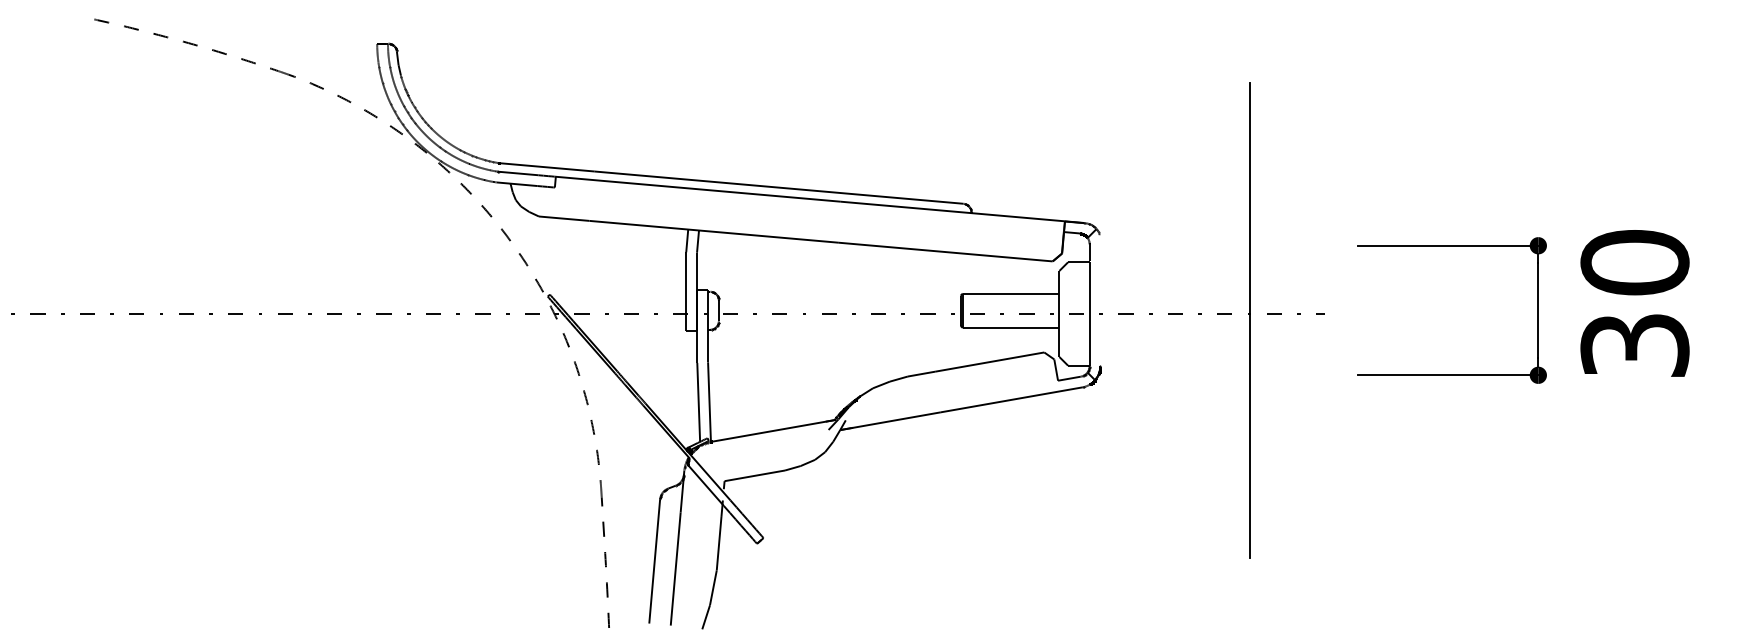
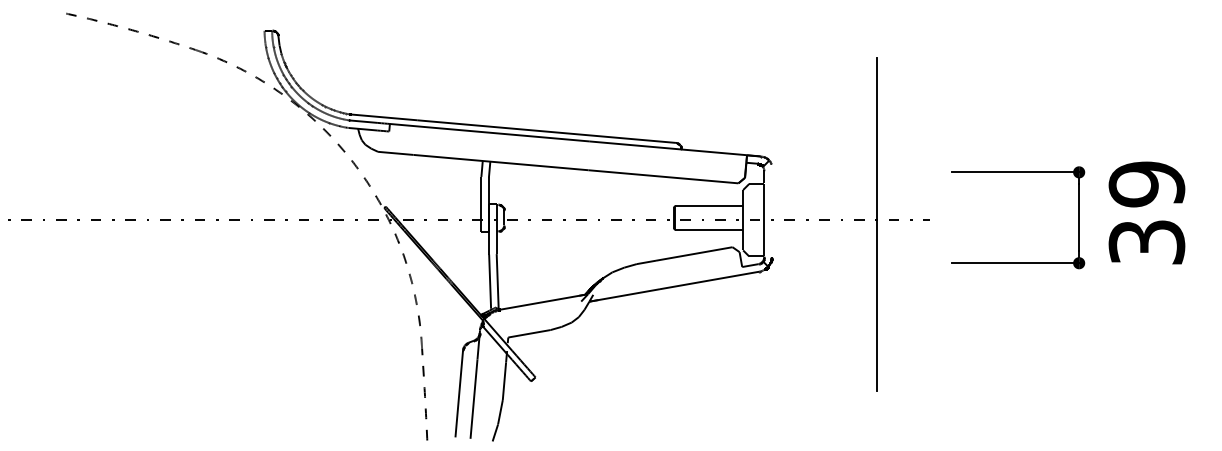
text: (1634, 262) -> (1146, 184), 30 -> 39

